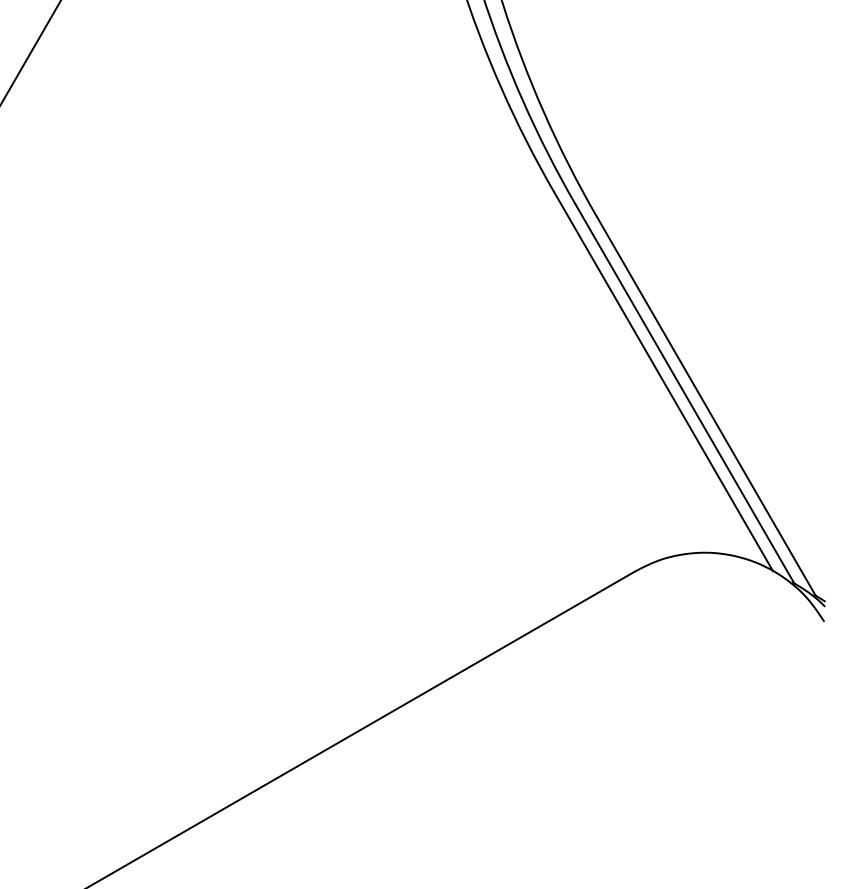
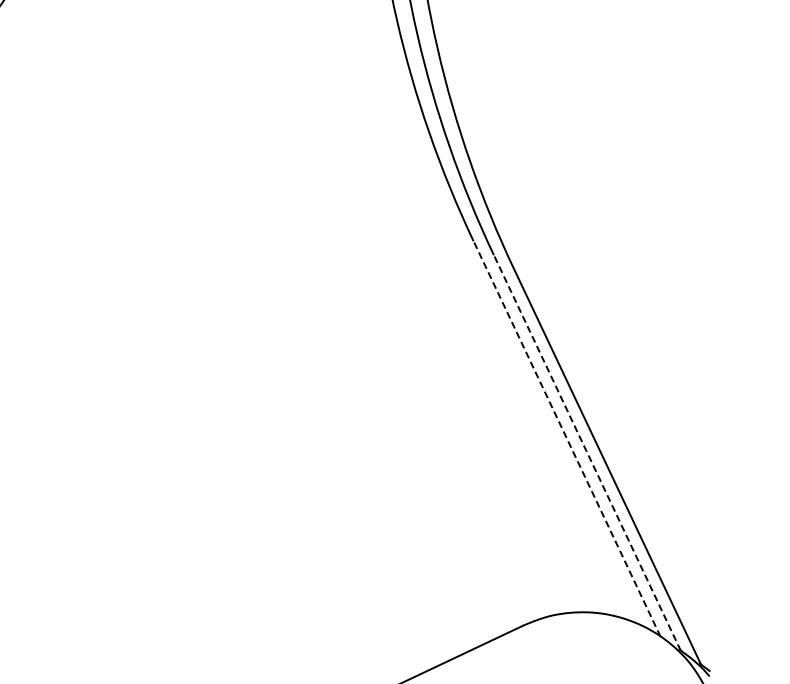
line: (663, 381) -> (566, 438), solid -> dashed
line: (685, 394) -> (587, 453), solid -> dashed

